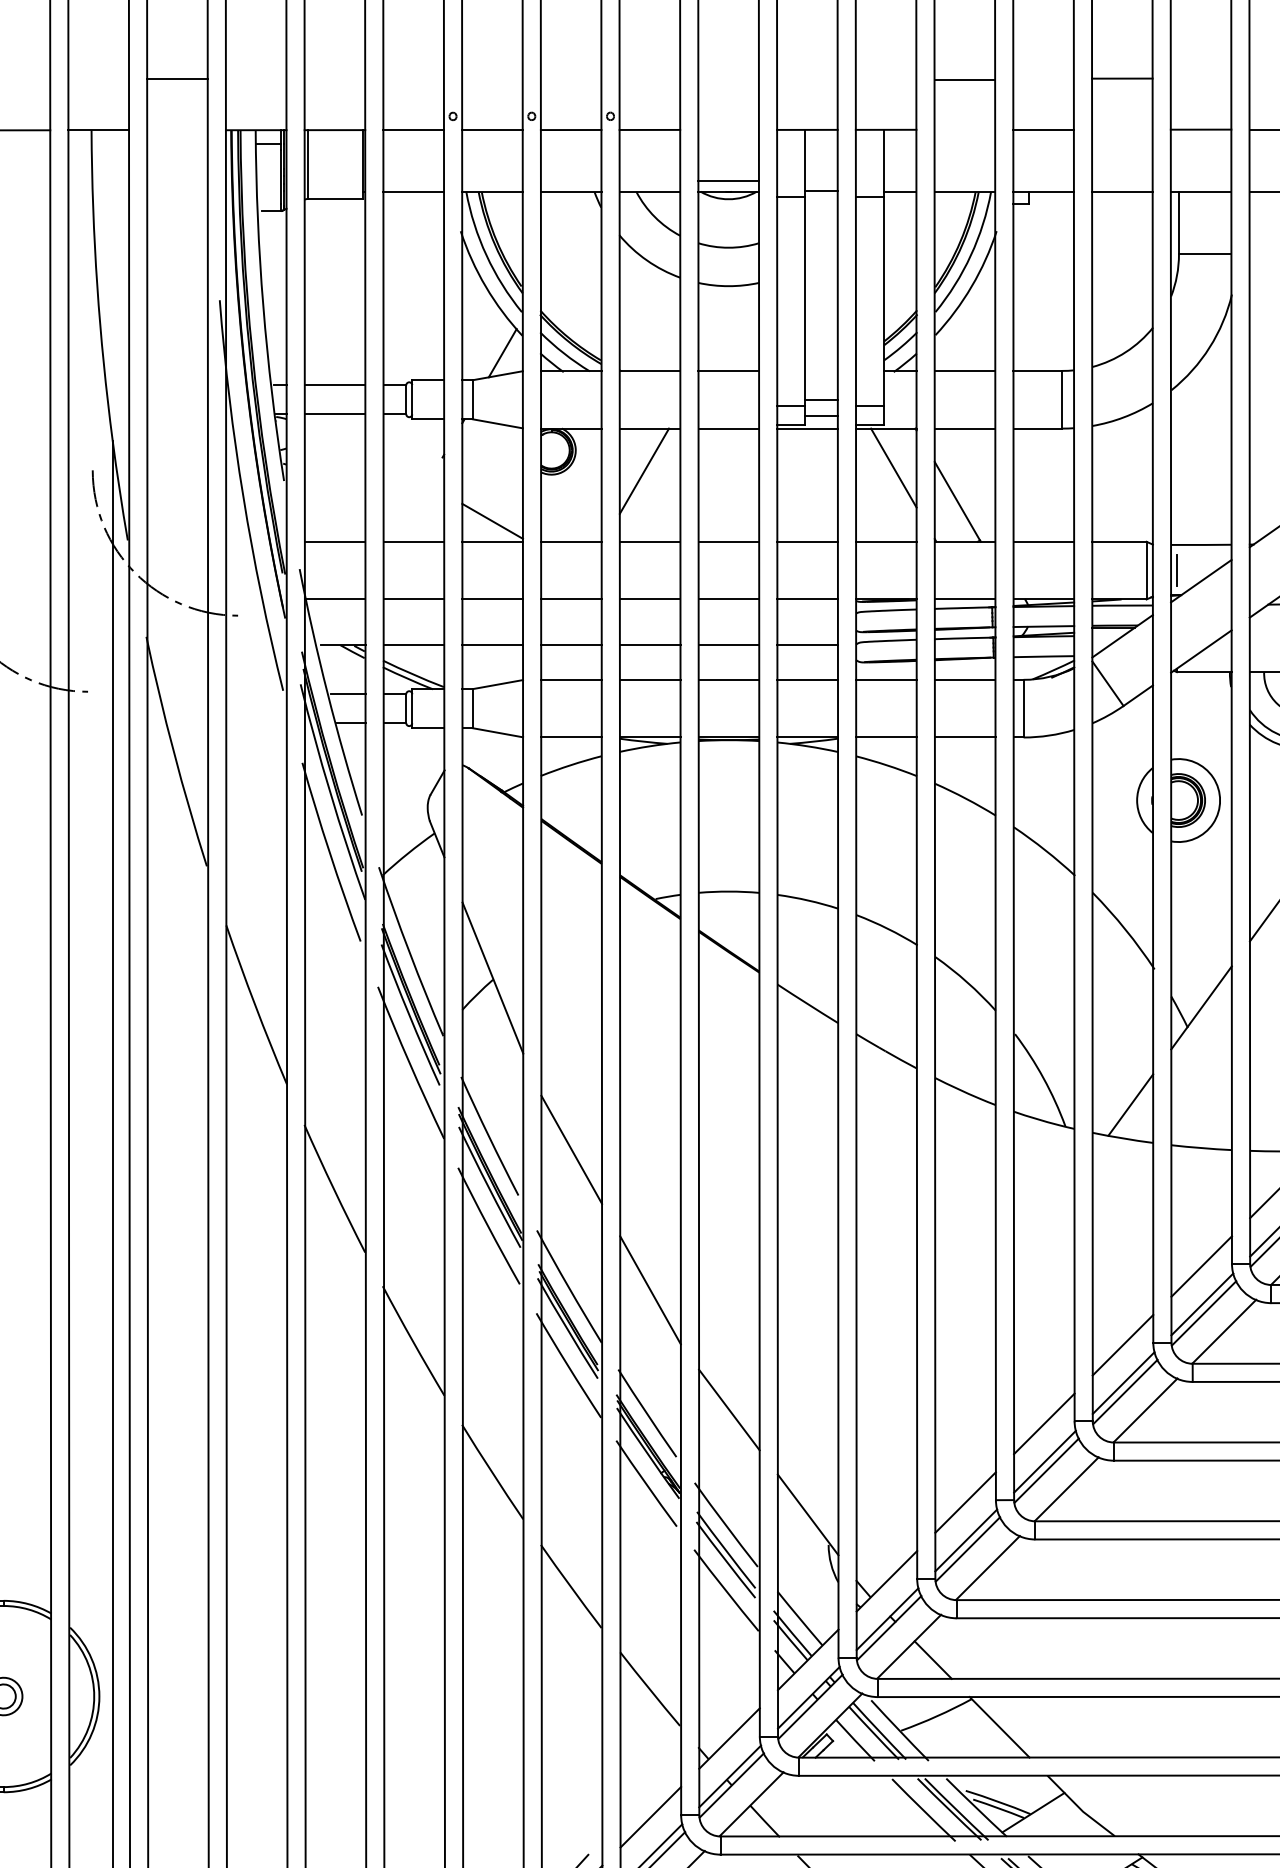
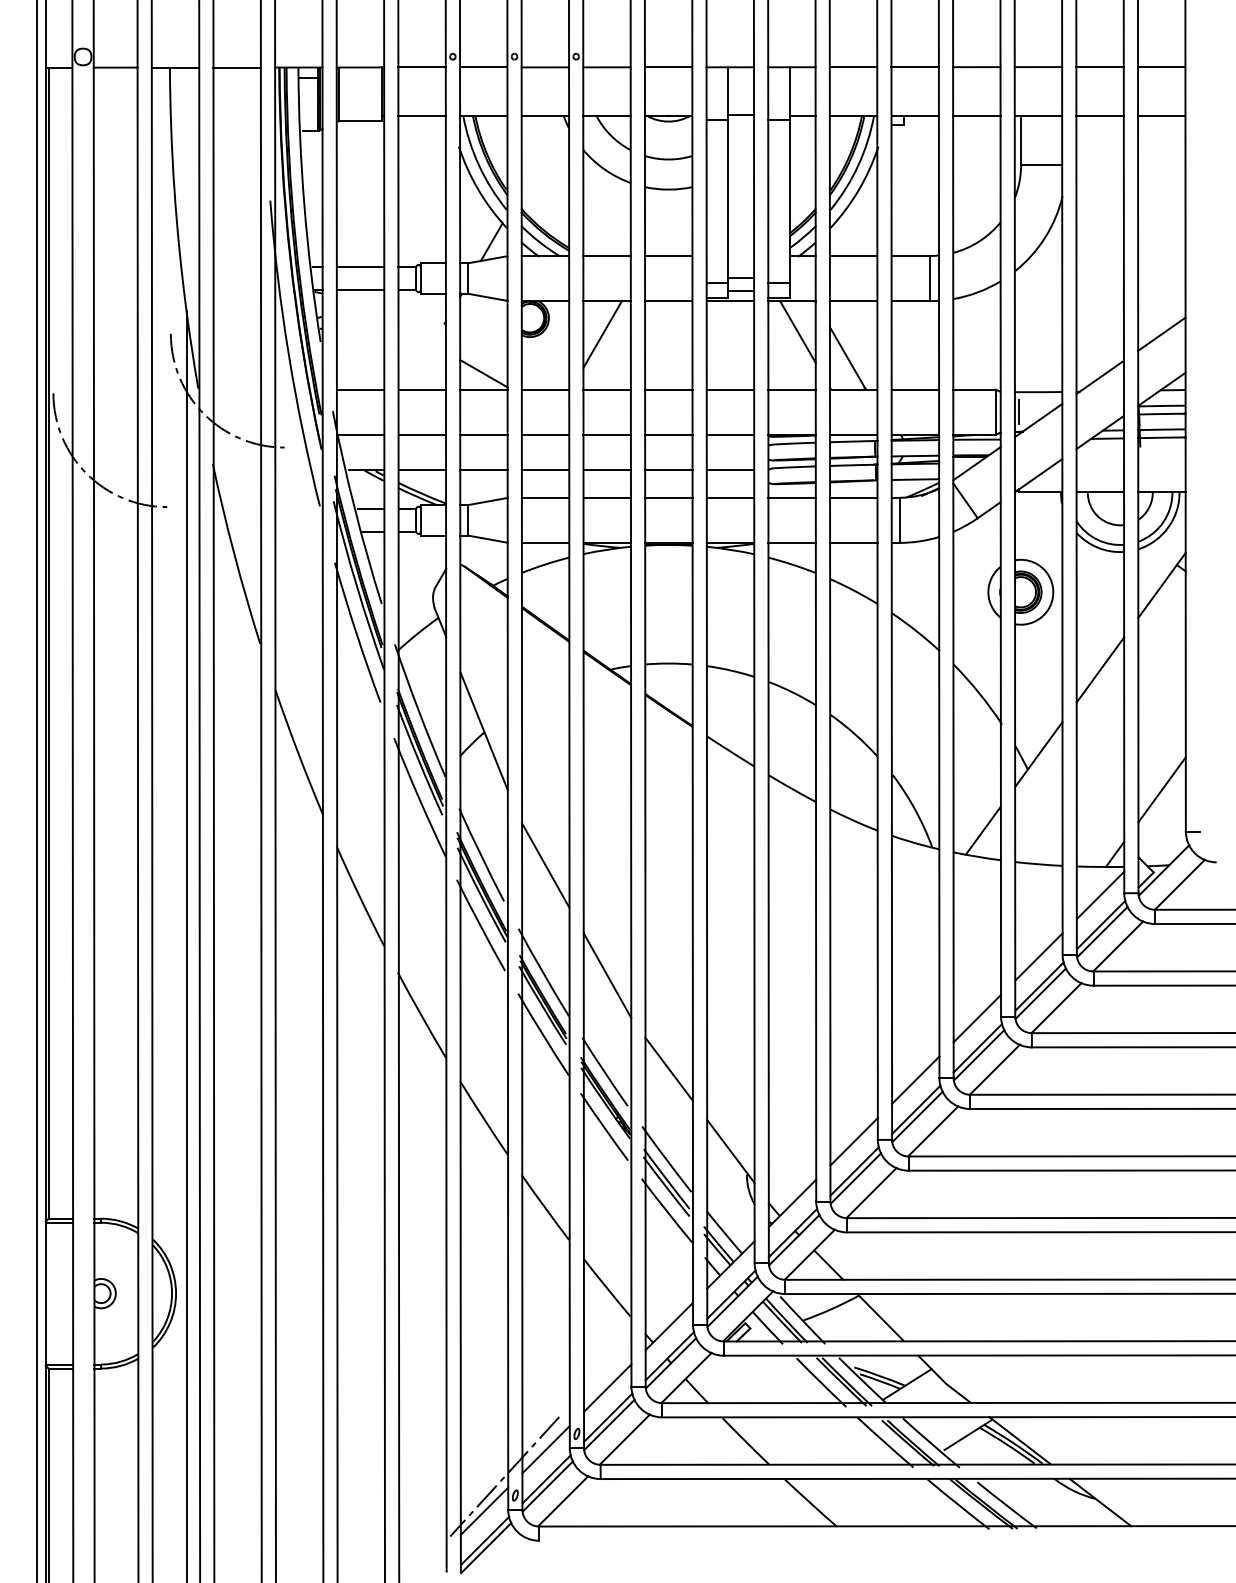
line: (176, 79) -> (236, 67), moved
line: (1121, 79) -> (976, 67), moved
line: (964, 80) -> (853, 67), moved
line: (728, 181) -> (668, 67), moved

